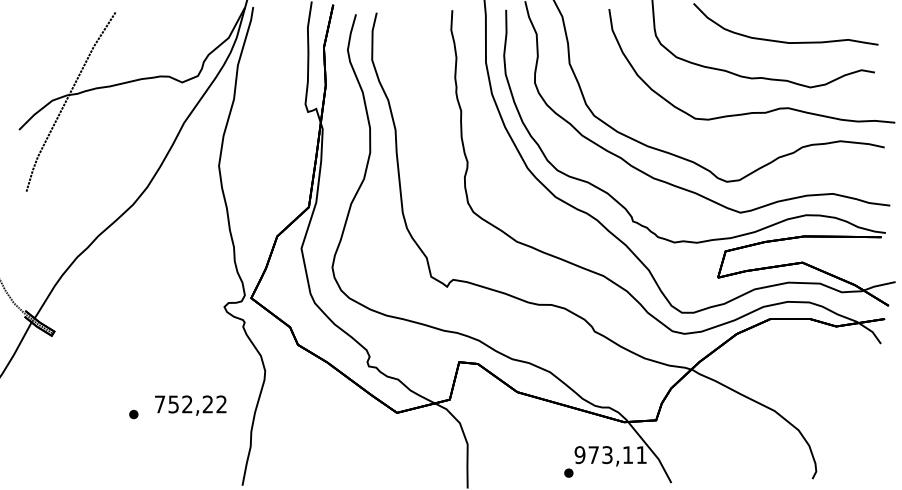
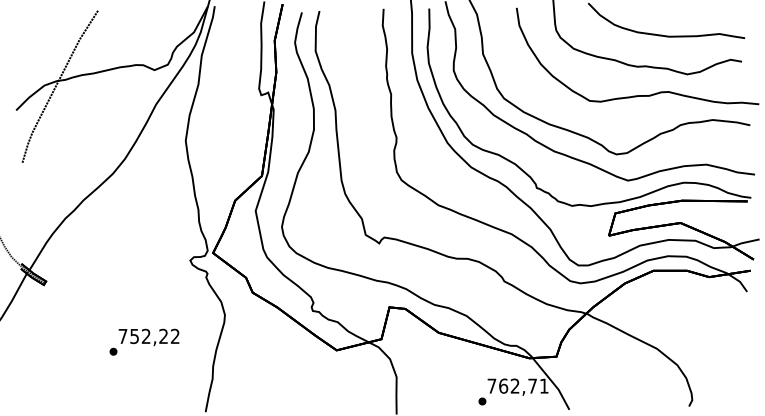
text: (190, 405) -> (148, 337), moved
text: (603, 455) -> (511, 386), 973,11 -> 762,71

